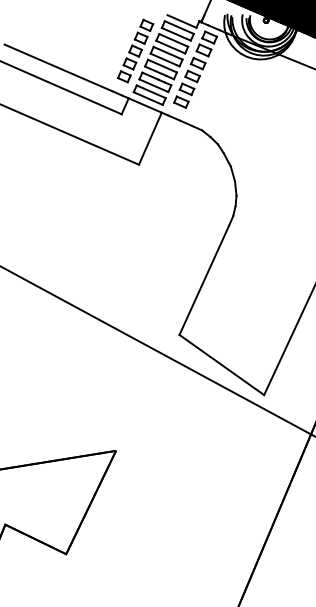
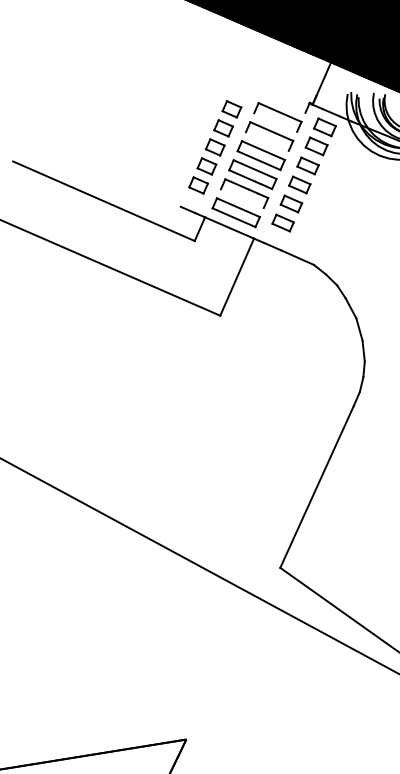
line: (181, 21) -> (283, 103), removed
line: (175, 34) -> (274, 122), removed
line: (170, 46) -> (266, 140), removed
line: (58, 67) -> (101, 171), removed
line: (153, 85) -> (241, 198), removed

